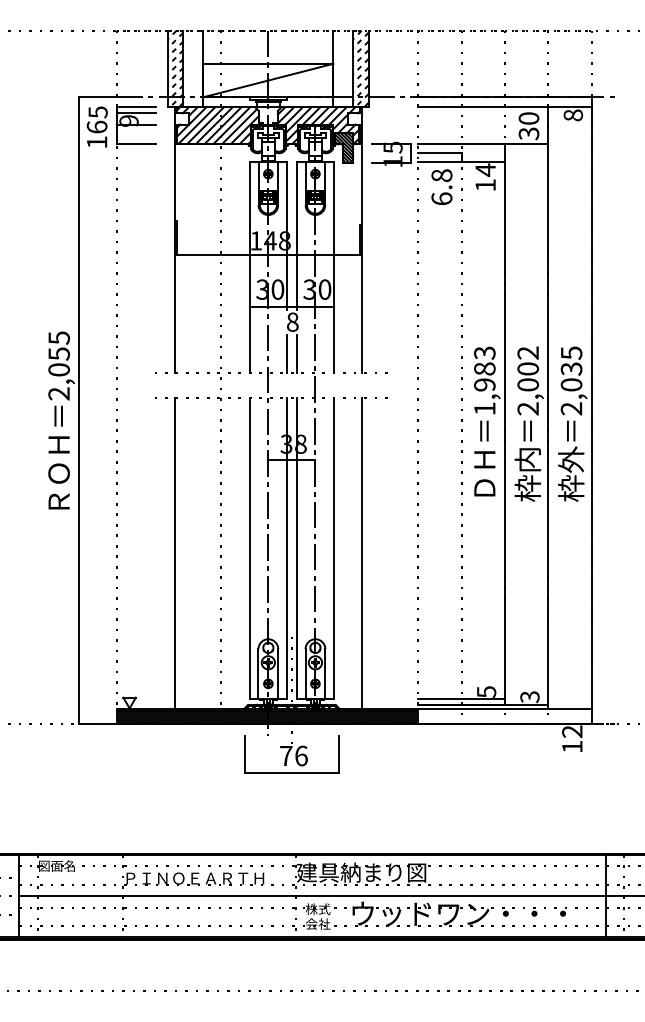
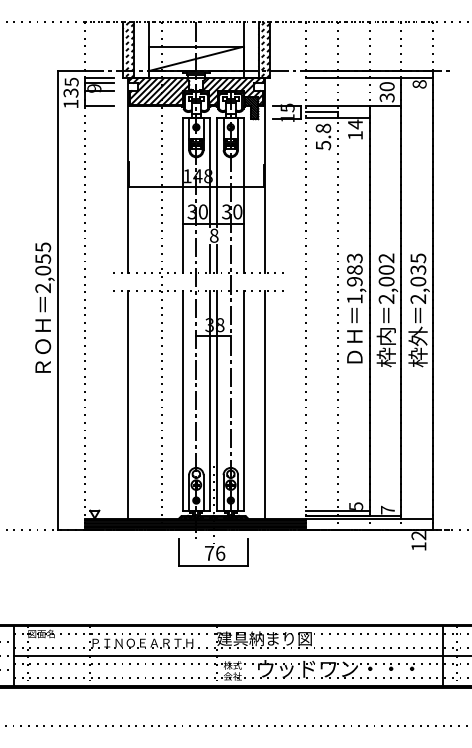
text: (96, 126) -> (70, 92), 16 -> 13
text: (442, 198) -> (323, 145), 6.8 -> 5.8
text: (529, 696) -> (387, 509), 3 -> 7

